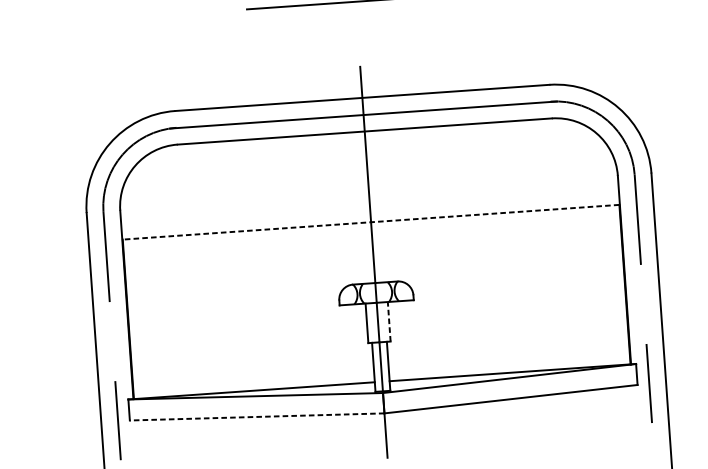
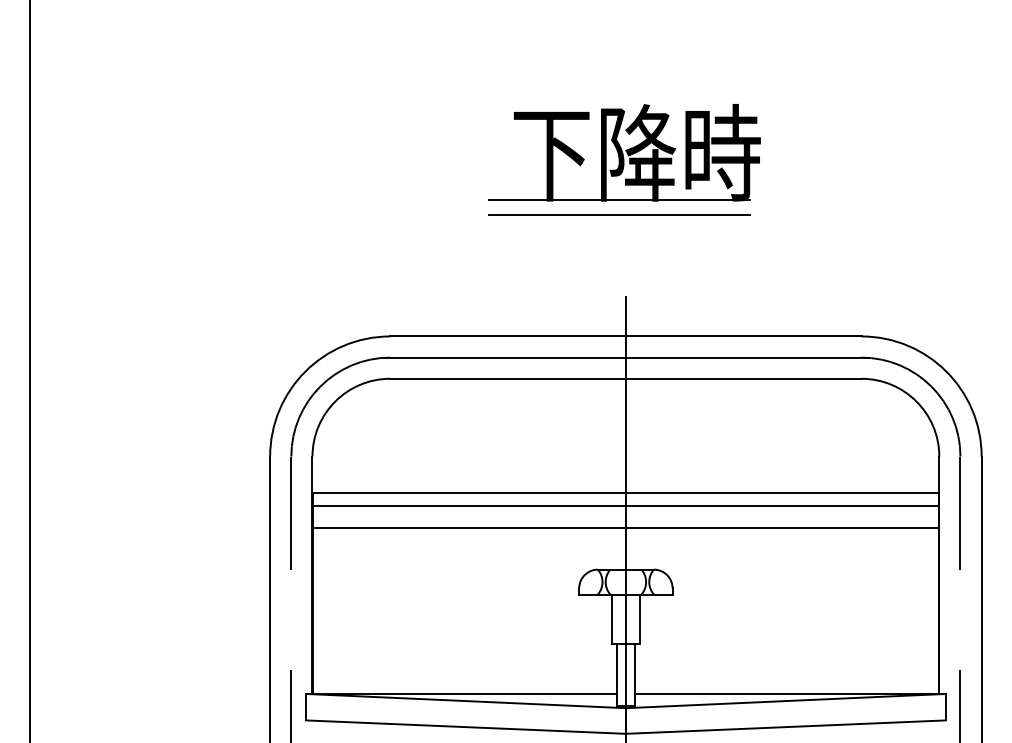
line: (370, 222) -> (625, 493), dashed -> solid
line: (371, 232) -> (625, 505), added
line: (372, 250) -> (625, 528), added
line: (388, 321) -> (639, 619), dashed -> solid
line: (256, 417) -> (465, 727), dashed -> solid

